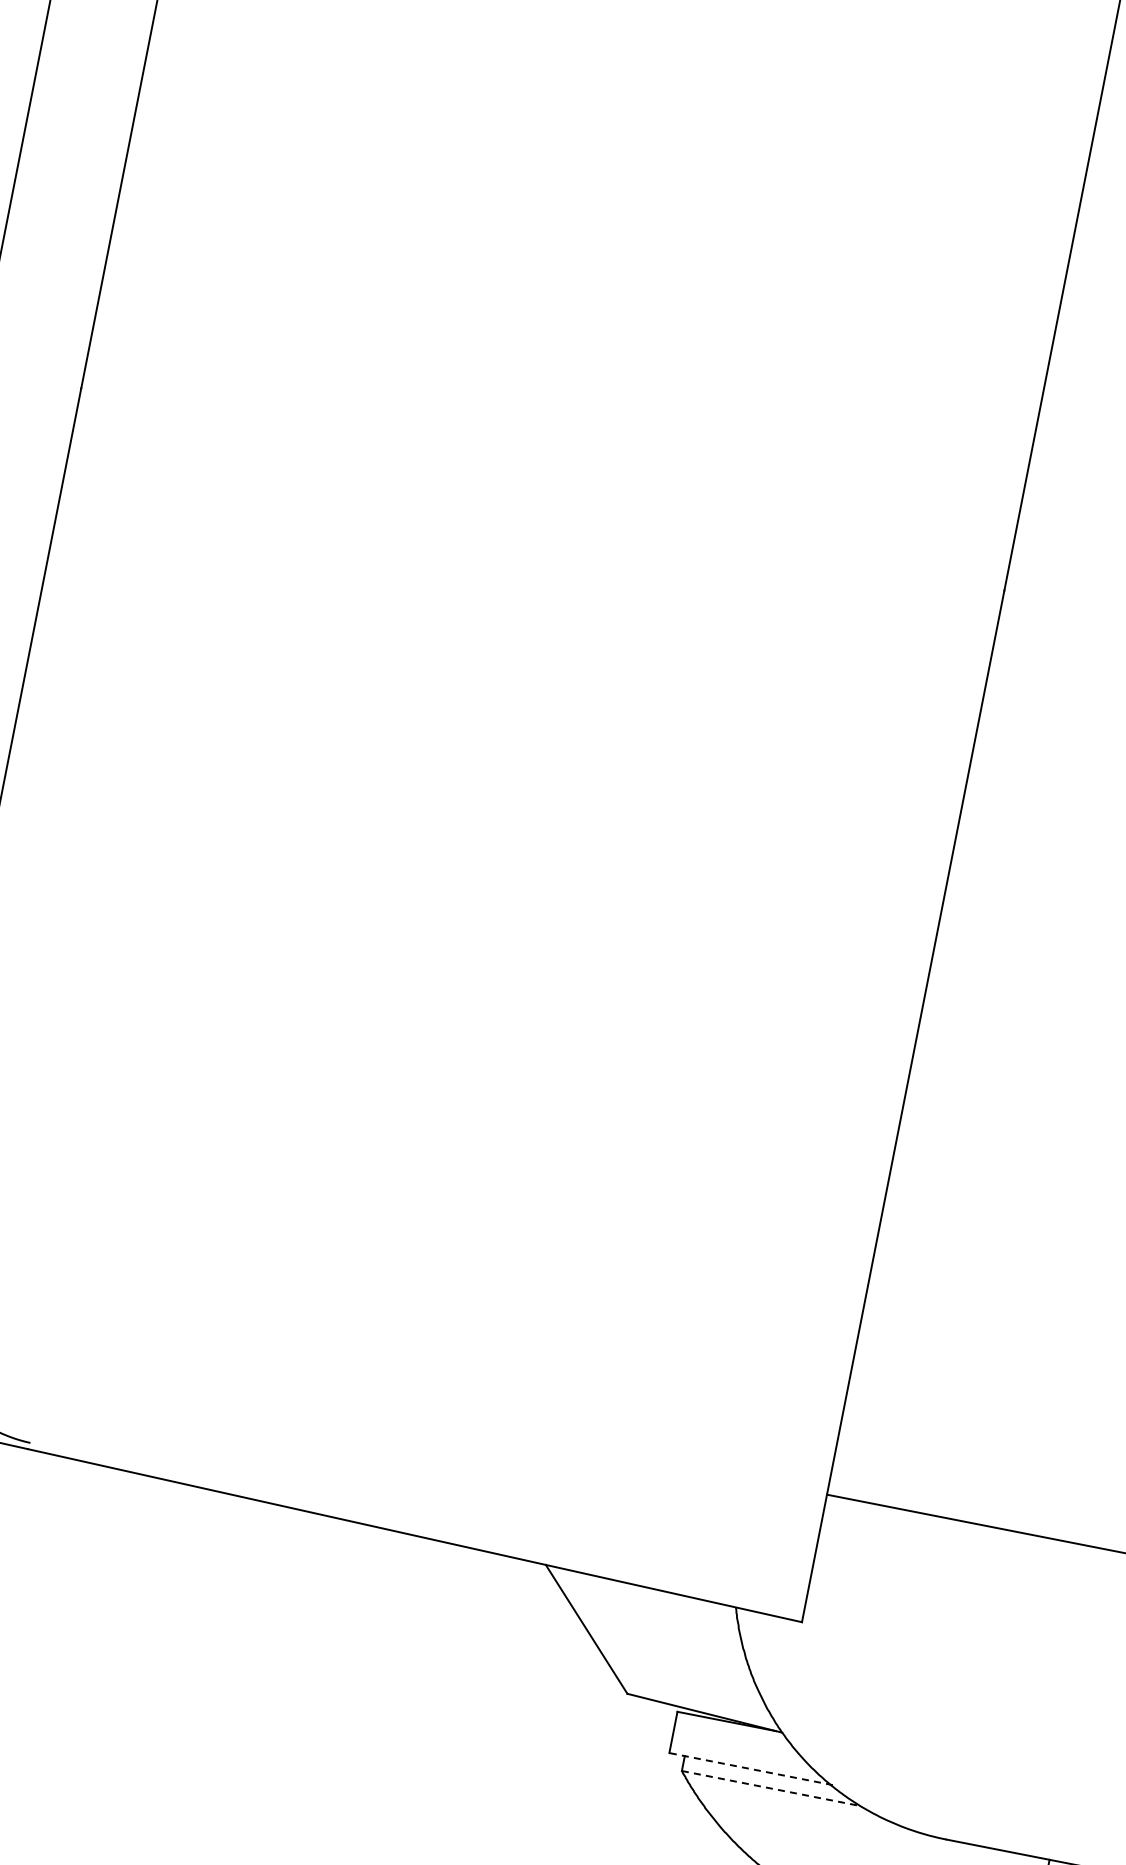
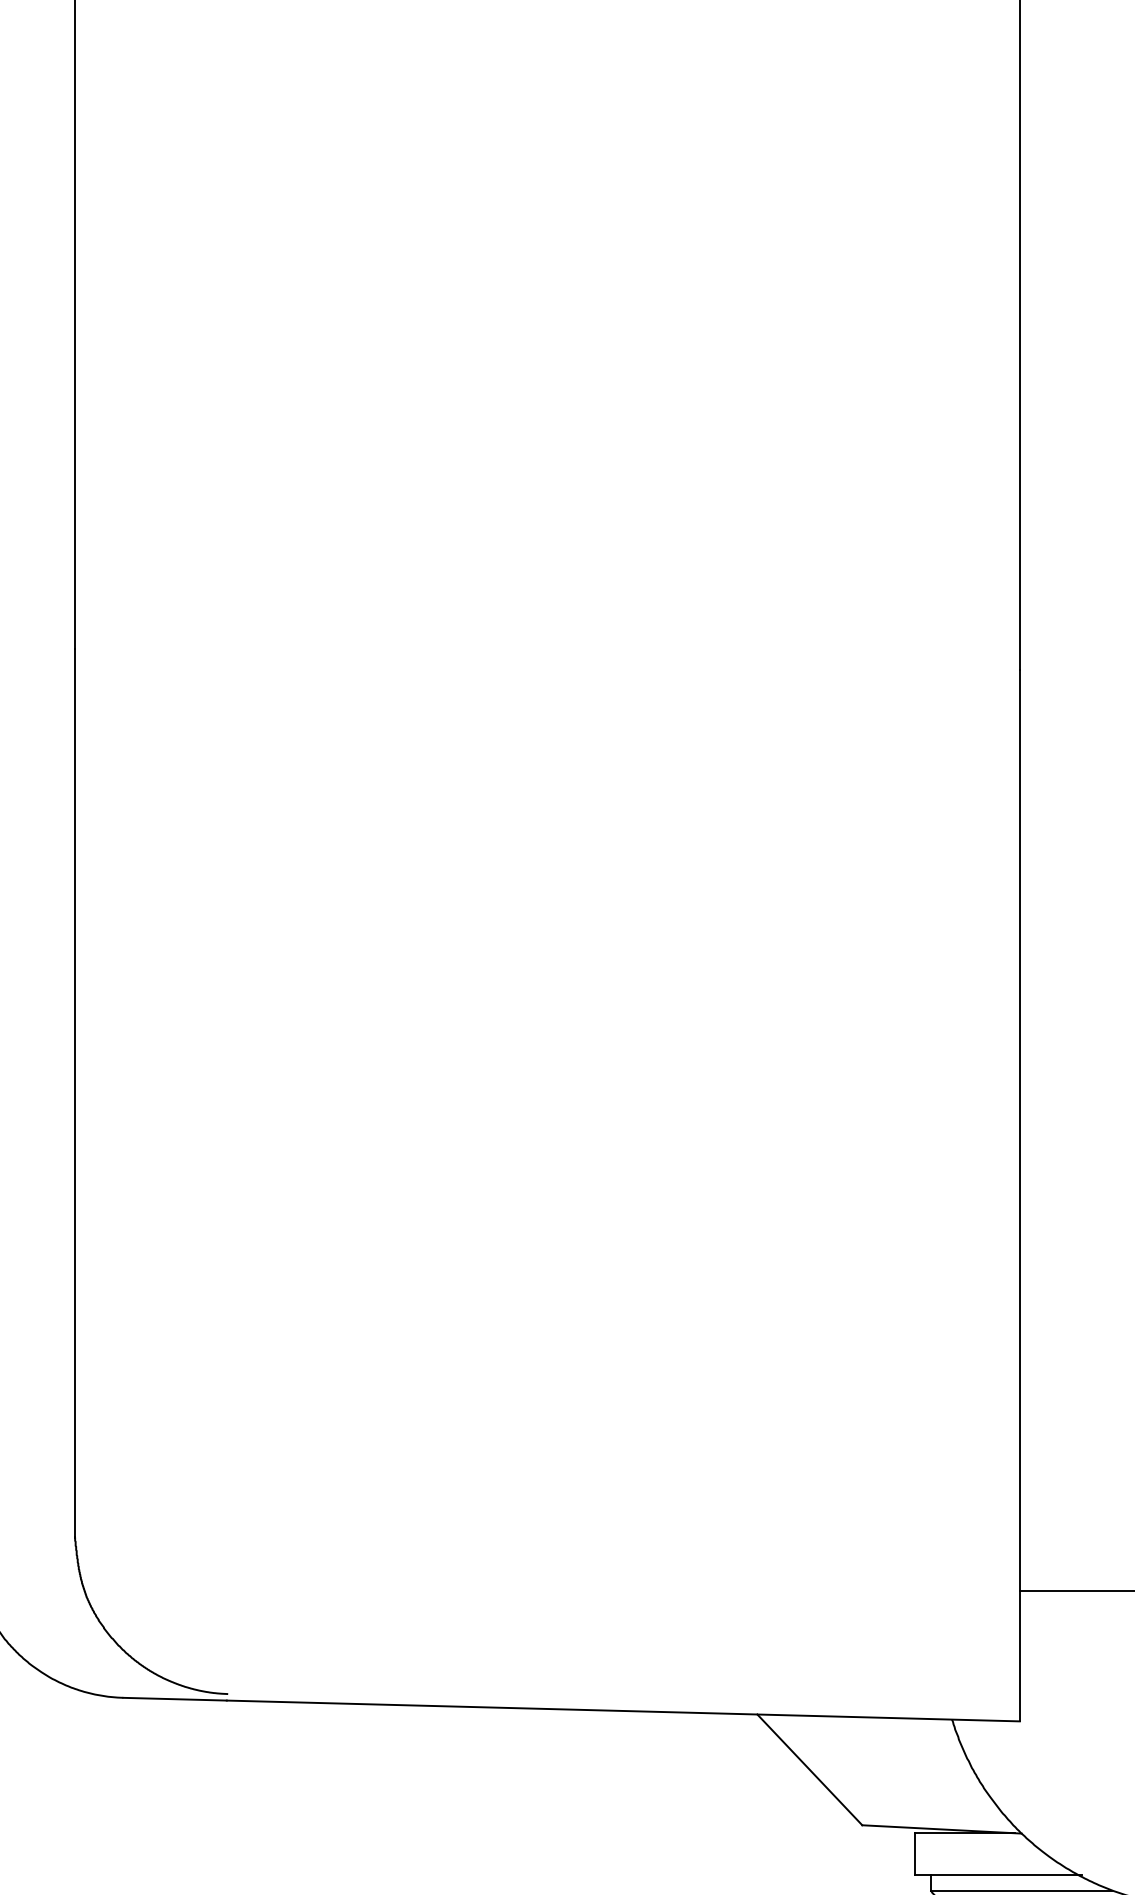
line: (750, 1769) -> (997, 1875), dashed -> solid
line: (771, 1788) -> (1021, 1890), dashed -> solid

